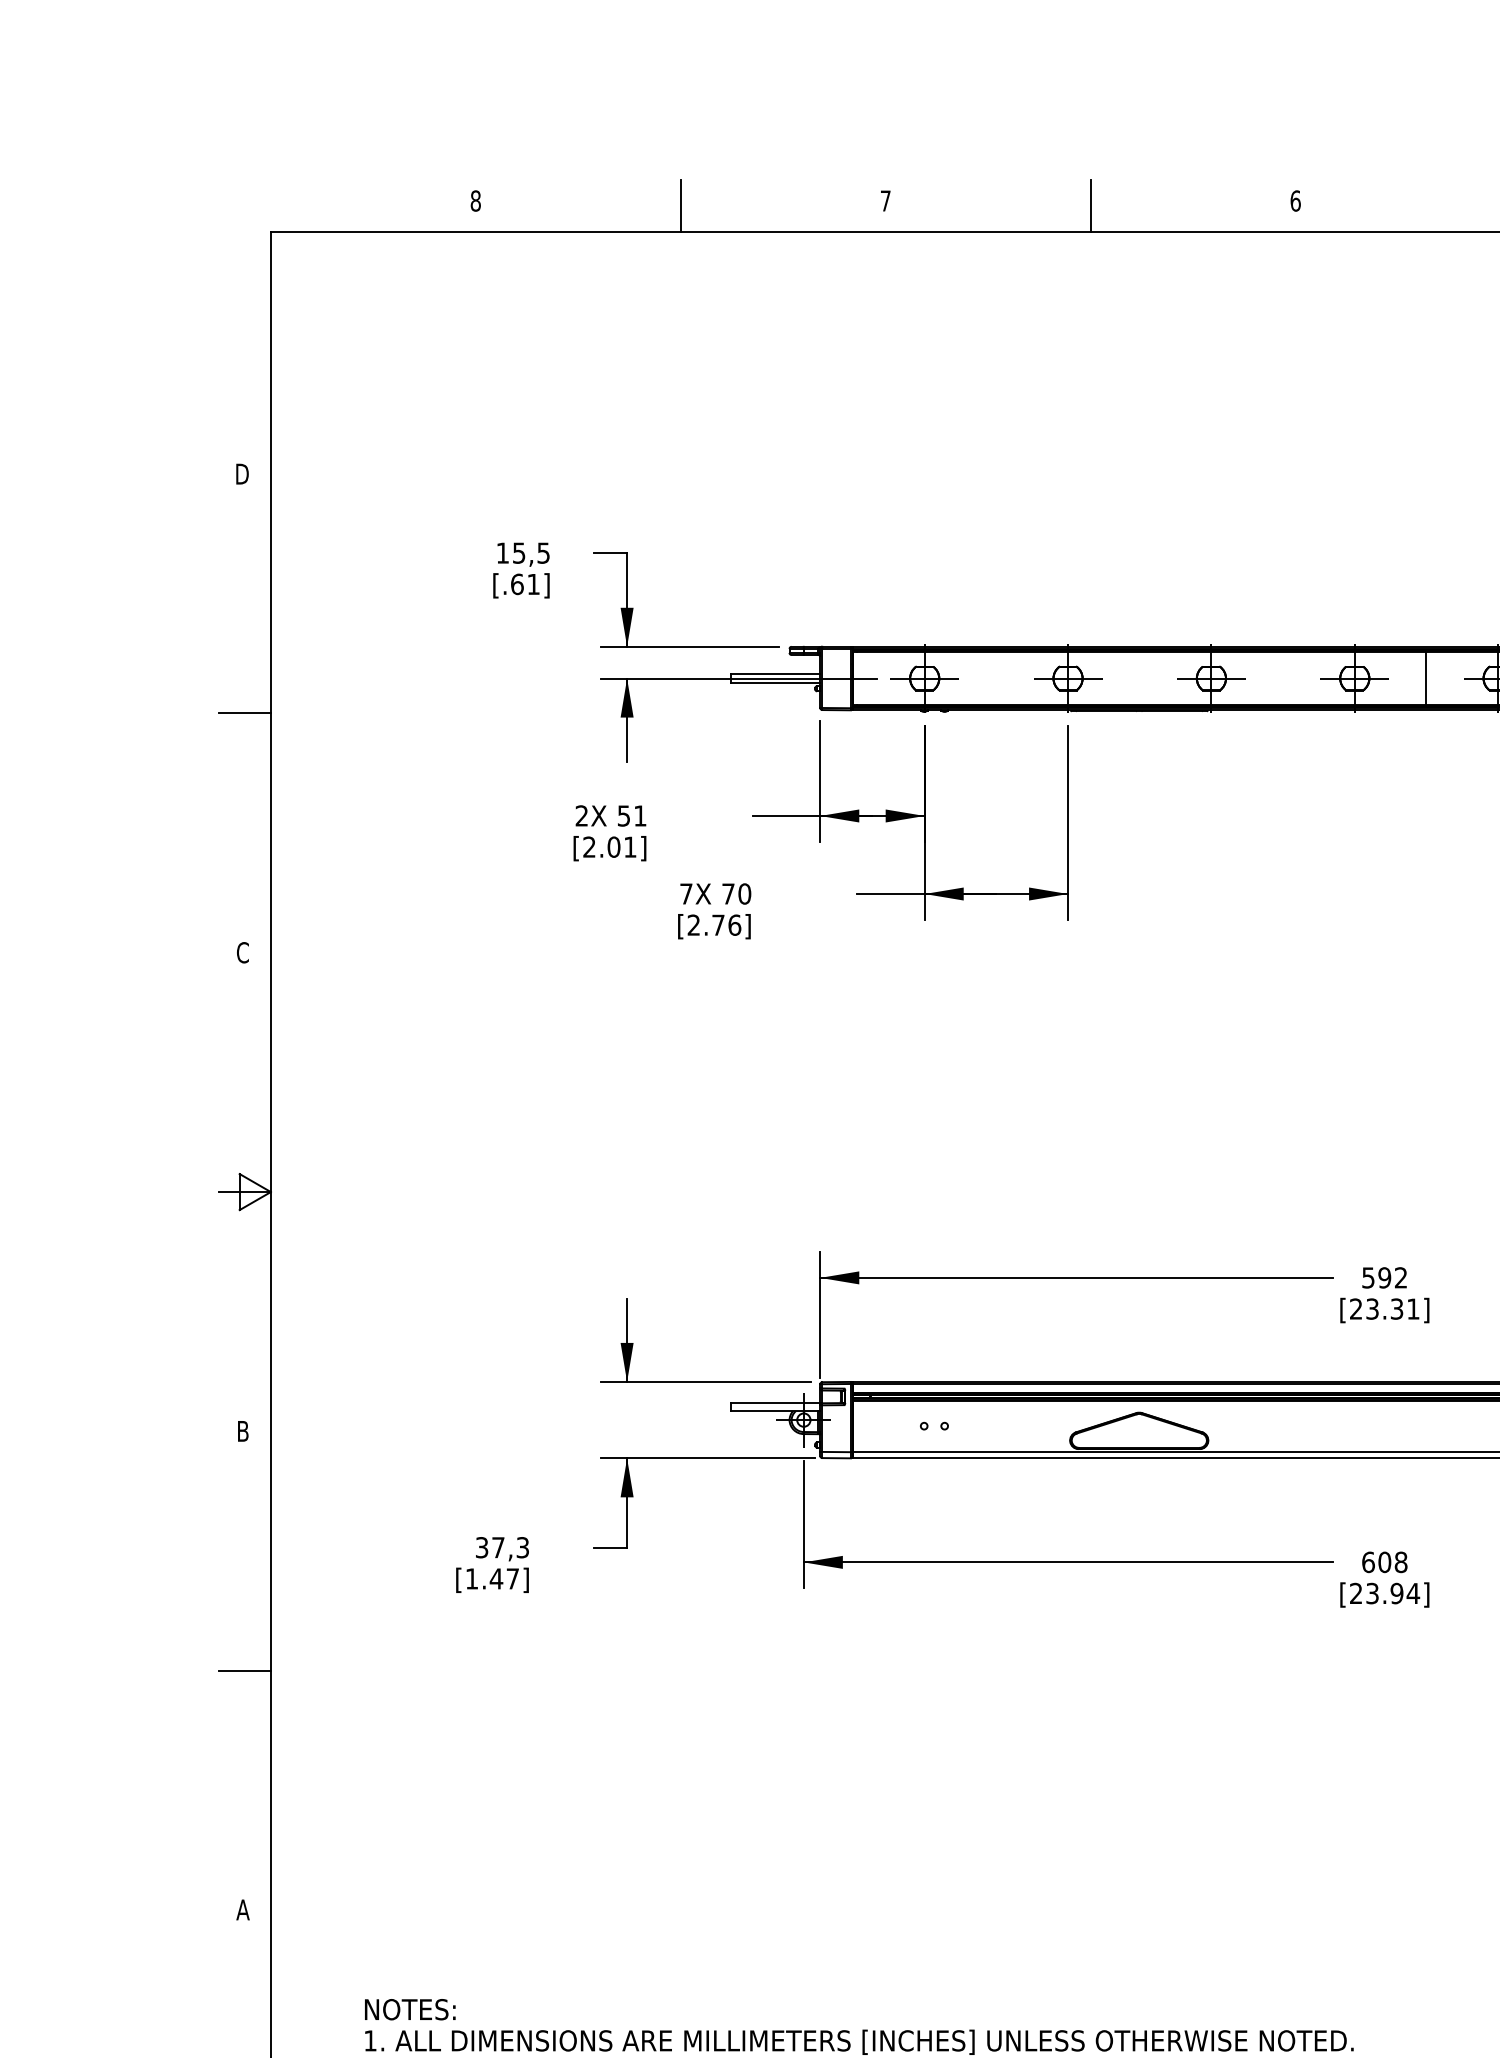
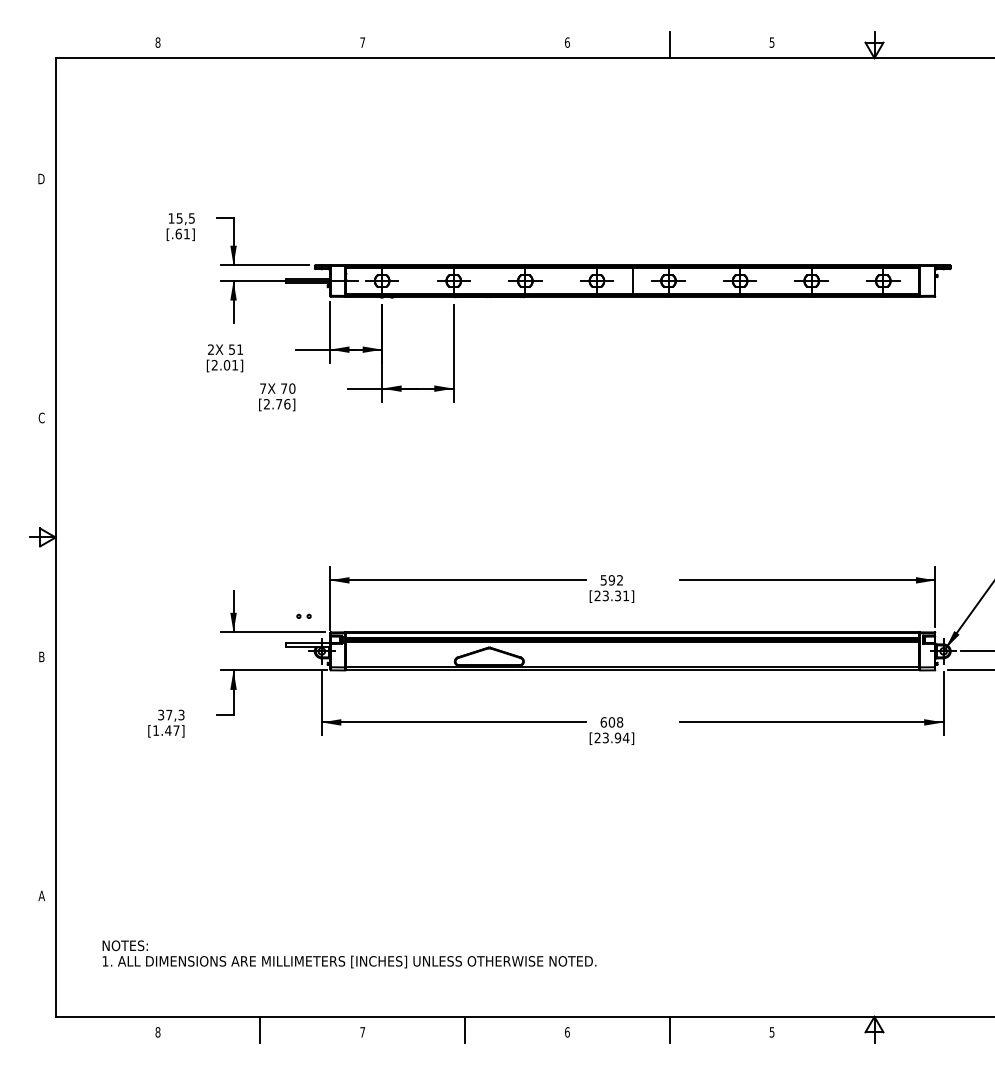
line: (681, 206) -> (260, 45), removed
line: (1091, 206) -> (465, 45), removed
line: (244, 713) -> (42, 298), removed
part: (933, 1424) -> (303, 615), moved
line: (244, 1670) -> (42, 776), removed

